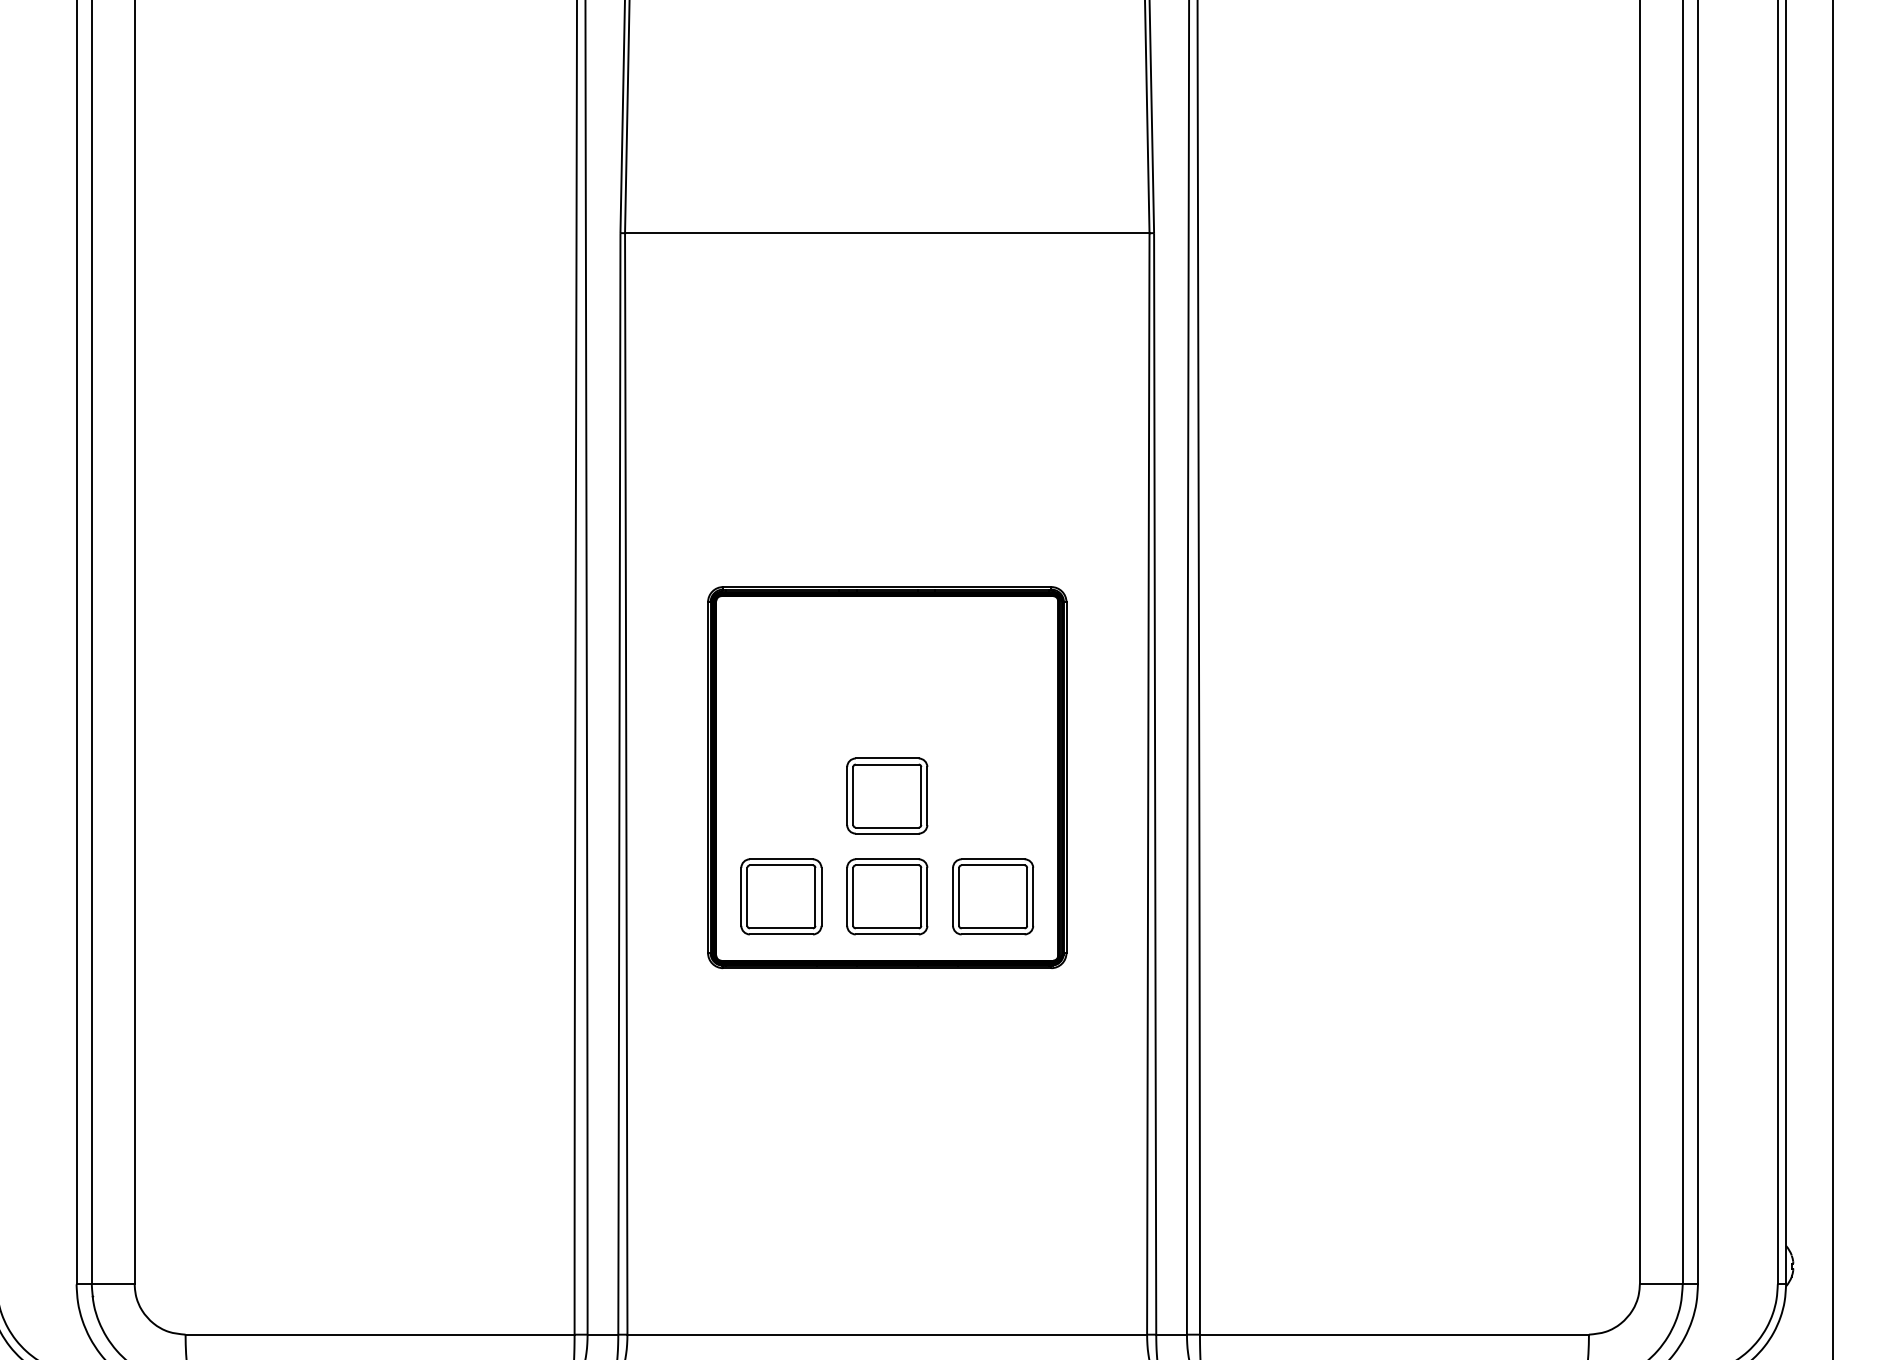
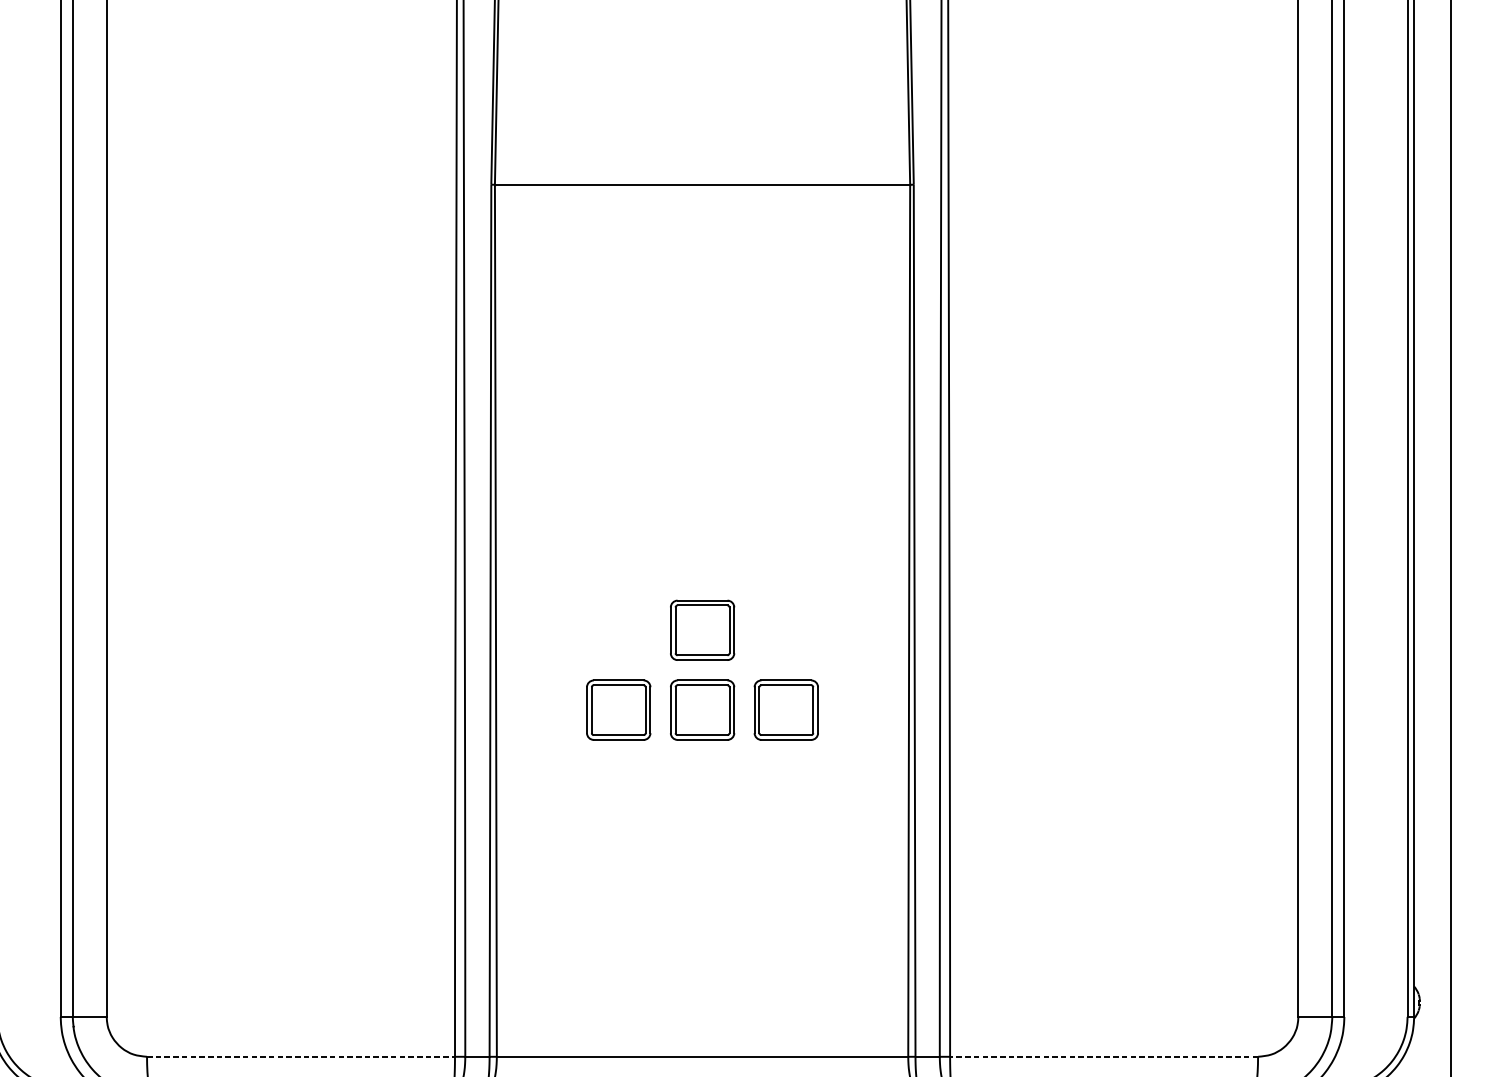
part: (887, 777) -> (702, 615), removed
line: (380, 1334) -> (301, 1056), solid -> dashed
line: (1394, 1334) -> (1104, 1056), solid -> dashed

